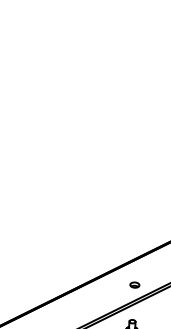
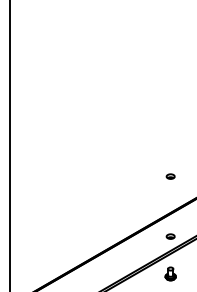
part: (139, 217) -> (170, 176), added

